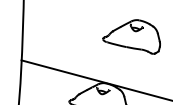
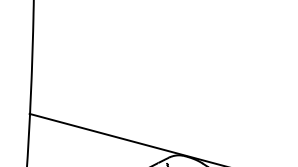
part: (131, 36) -> (229, 70), removed

